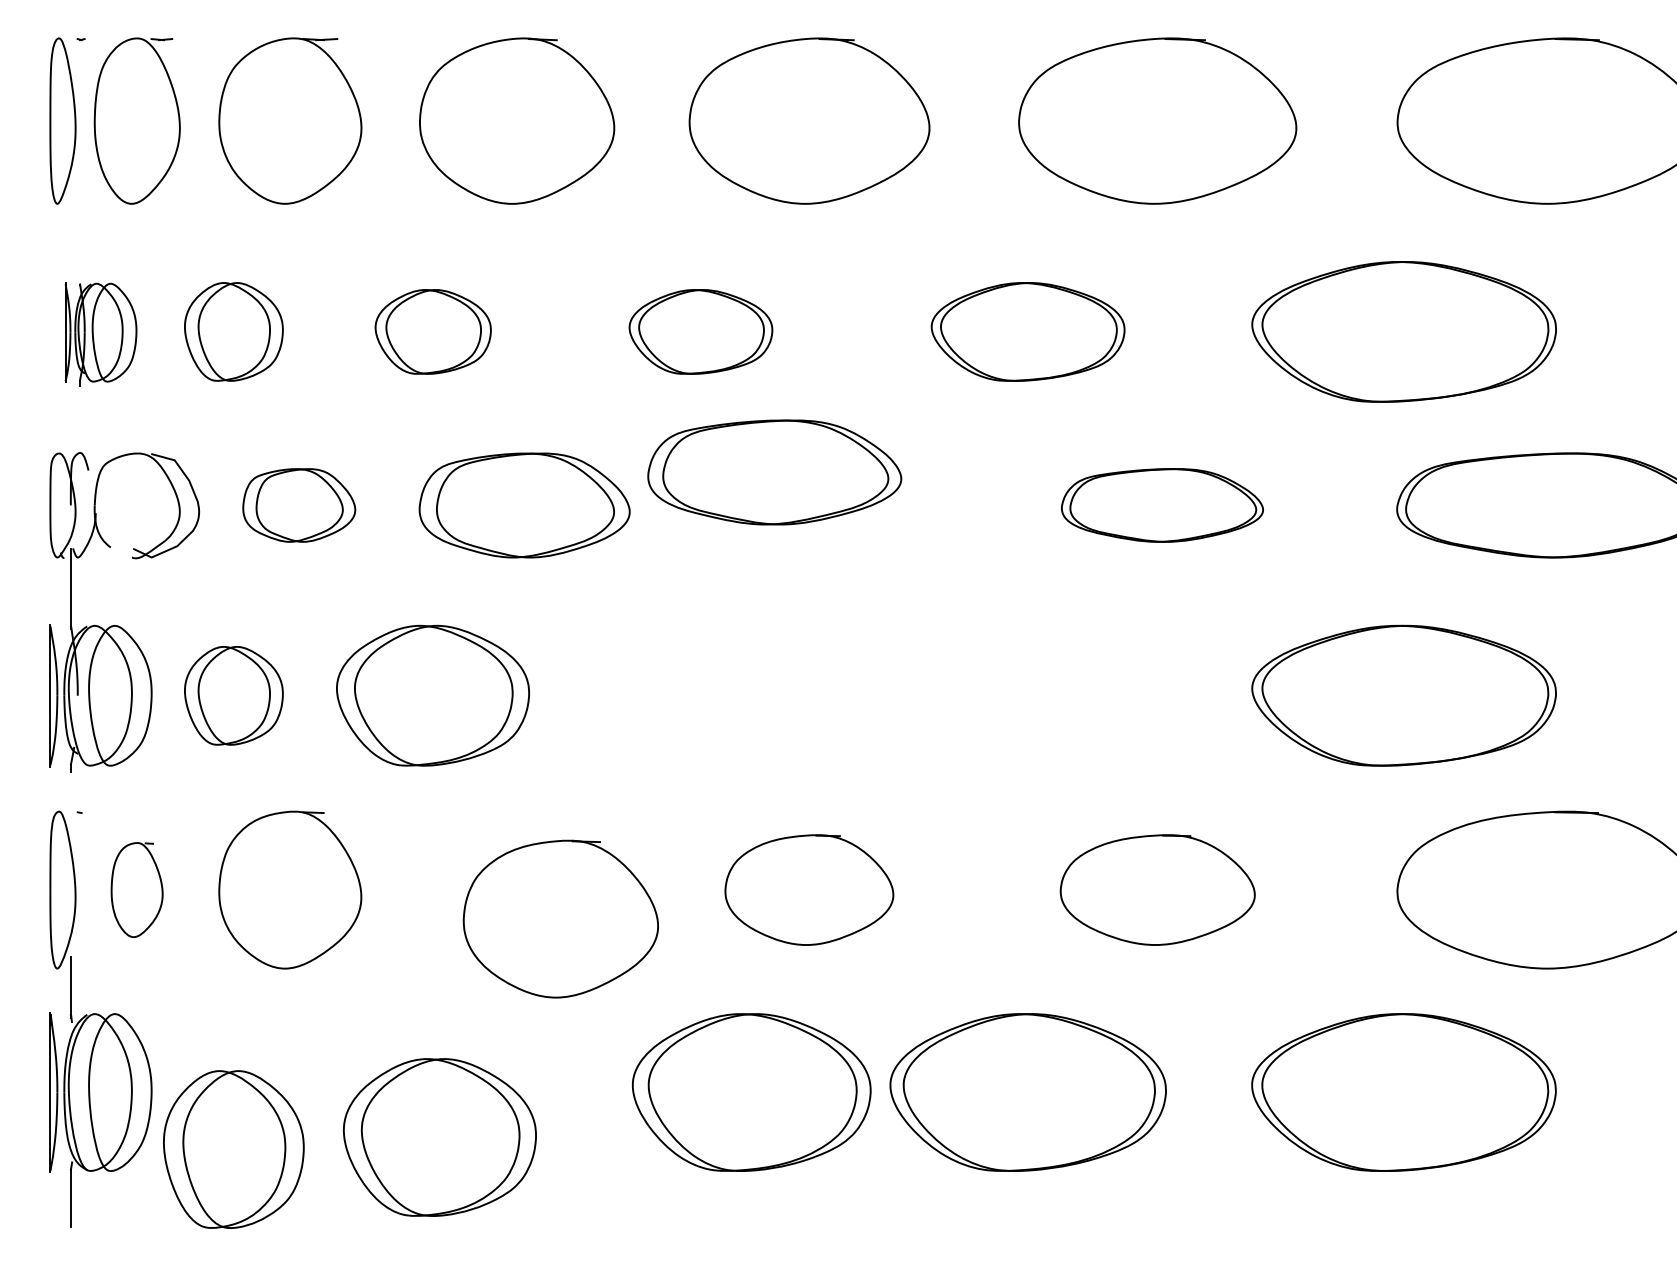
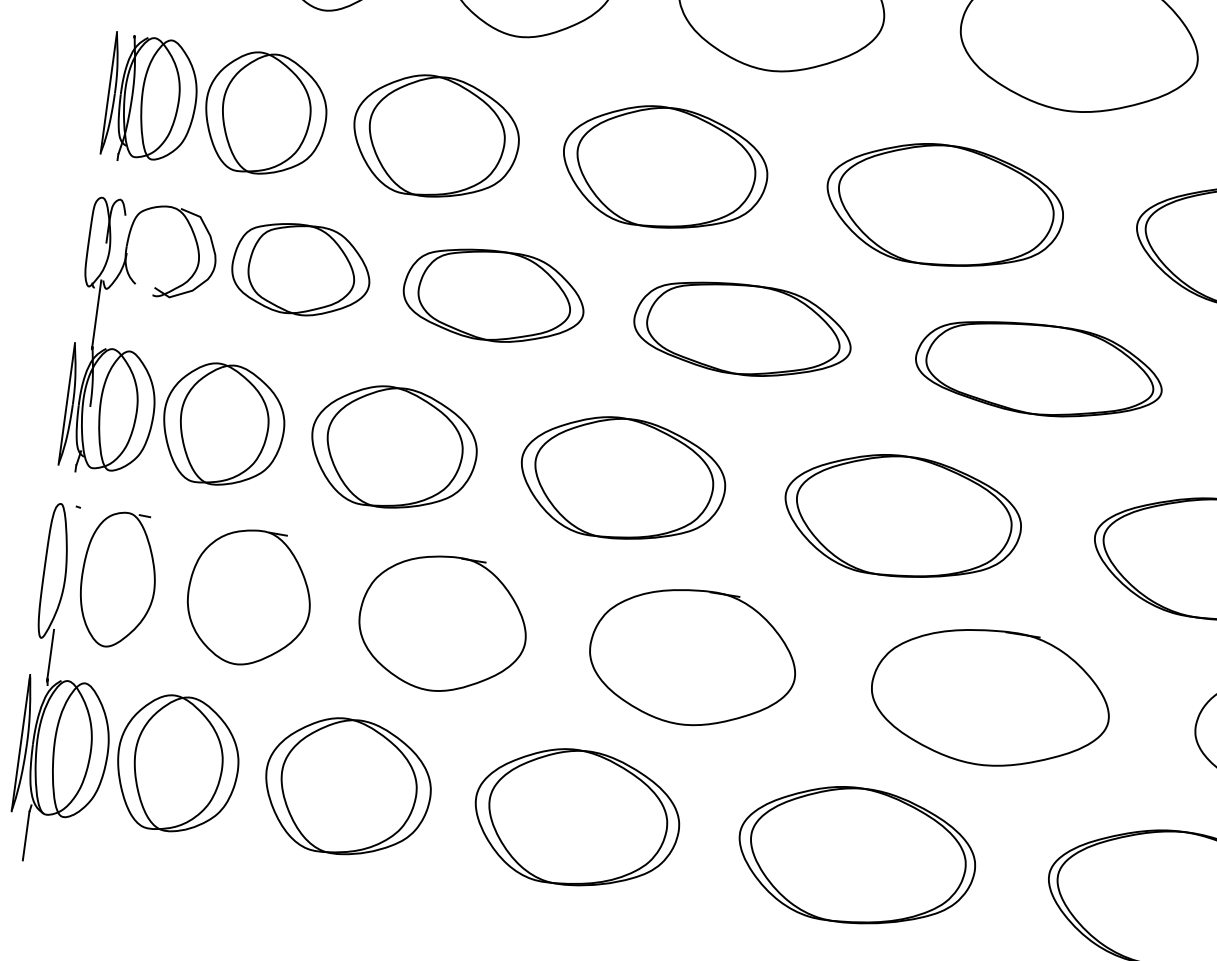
part: (233, 331) -> (265, 113), size x1.43
part: (433, 331) -> (436, 136), size x1.67
part: (700, 331) -> (664, 167), size x1.67
part: (1027, 331) -> (944, 205), size x1.43
part: (100, 334) -> (151, 100), size x1.43
part: (774, 472) -> (742, 329), moved
part: (299, 505) -> (301, 269), size x1.43
part: (1162, 505) -> (1039, 369), size x1.43
part: (233, 695) -> (223, 424), size x1.43
part: (700, 695) -> (622, 478), added
part: (1027, 695) -> (902, 516), added
part: (136, 889) -> (118, 579), size x1.67
part: (809, 889) -> (693, 657), size x1.43
part: (1157, 889) -> (990, 697), size x1.43
part: (560, 918) -> (442, 623), moved
part: (751, 1092) -> (576, 818), moved
part: (439, 1137) -> (347, 787), moved
part: (233, 1149) -> (177, 764), moved

